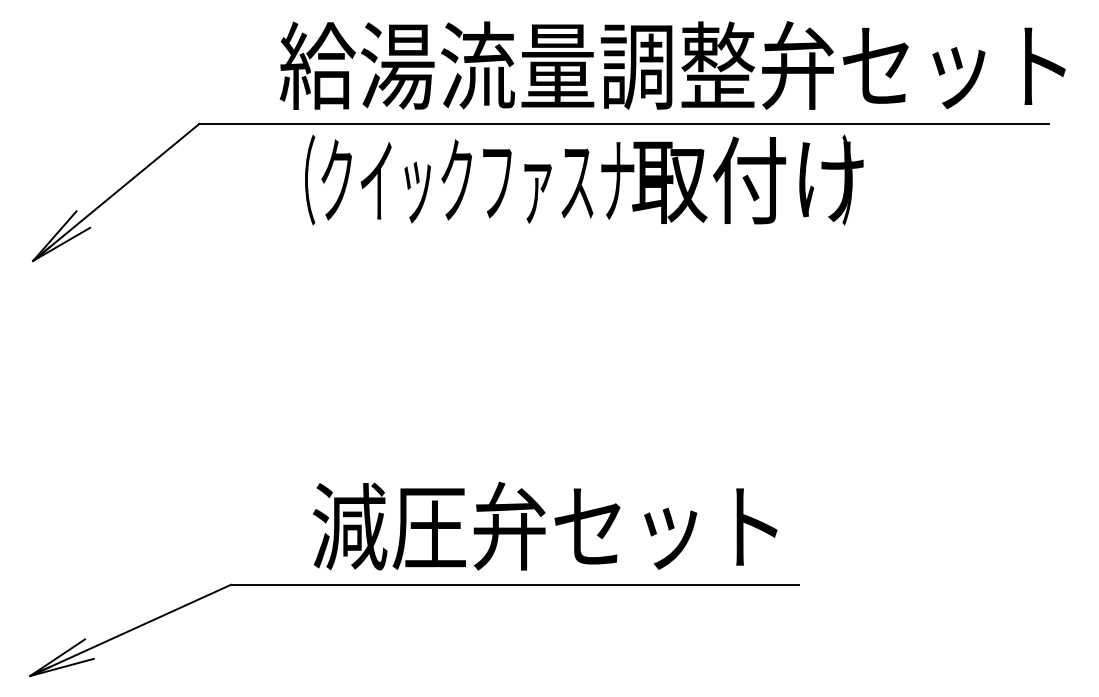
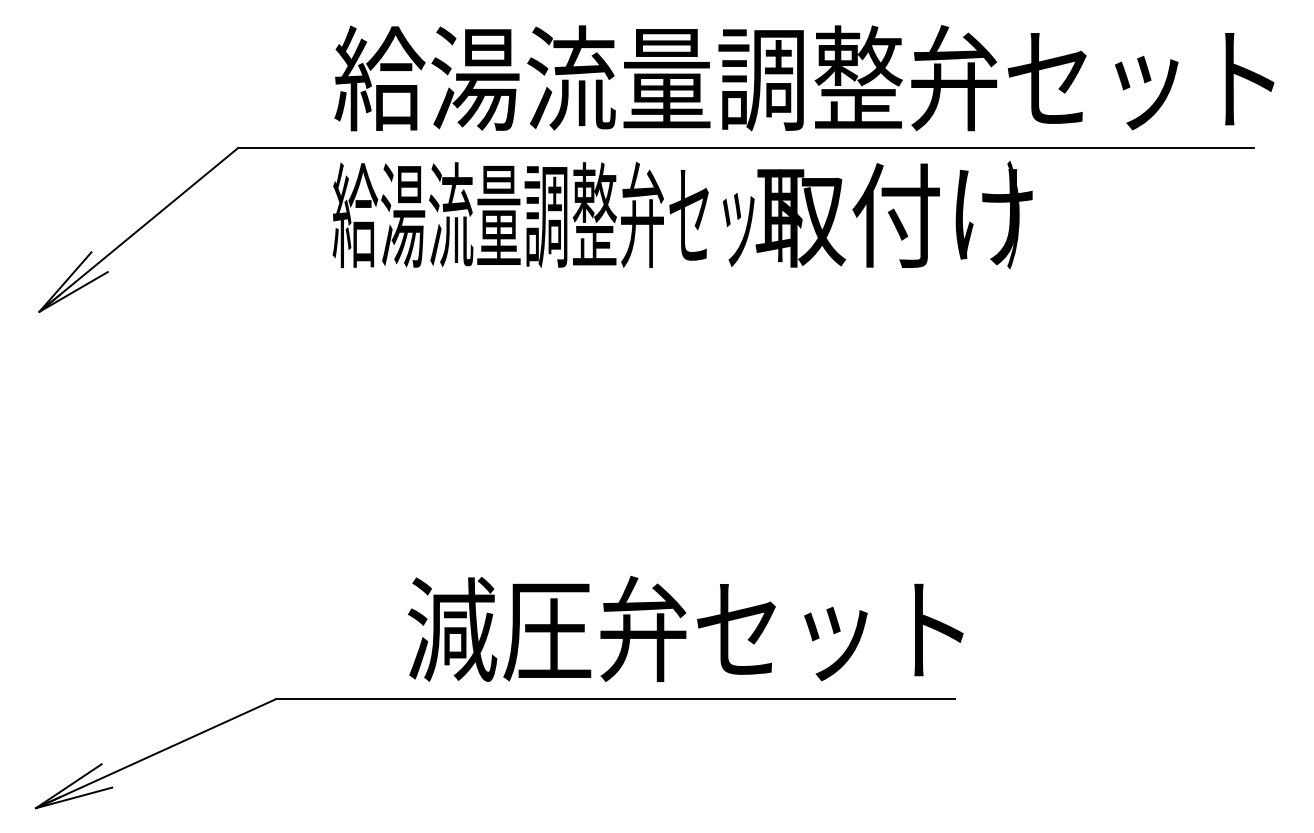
text: (475, 179) -> (568, 214), （クイックファスナー -> 給湯流量調整弁セット
text: (544, 525) -> (685, 628), moved

